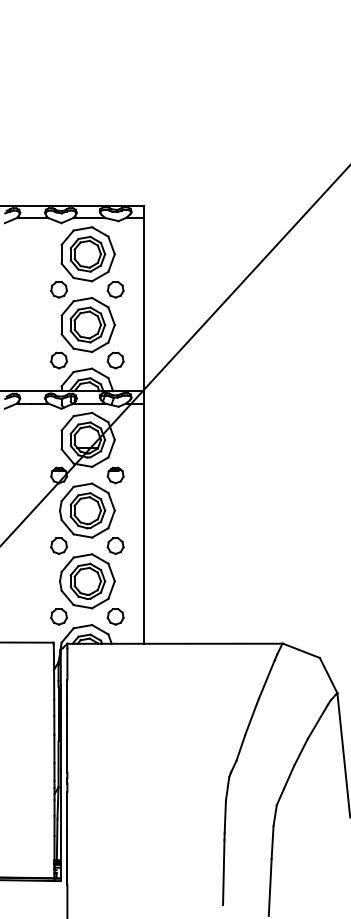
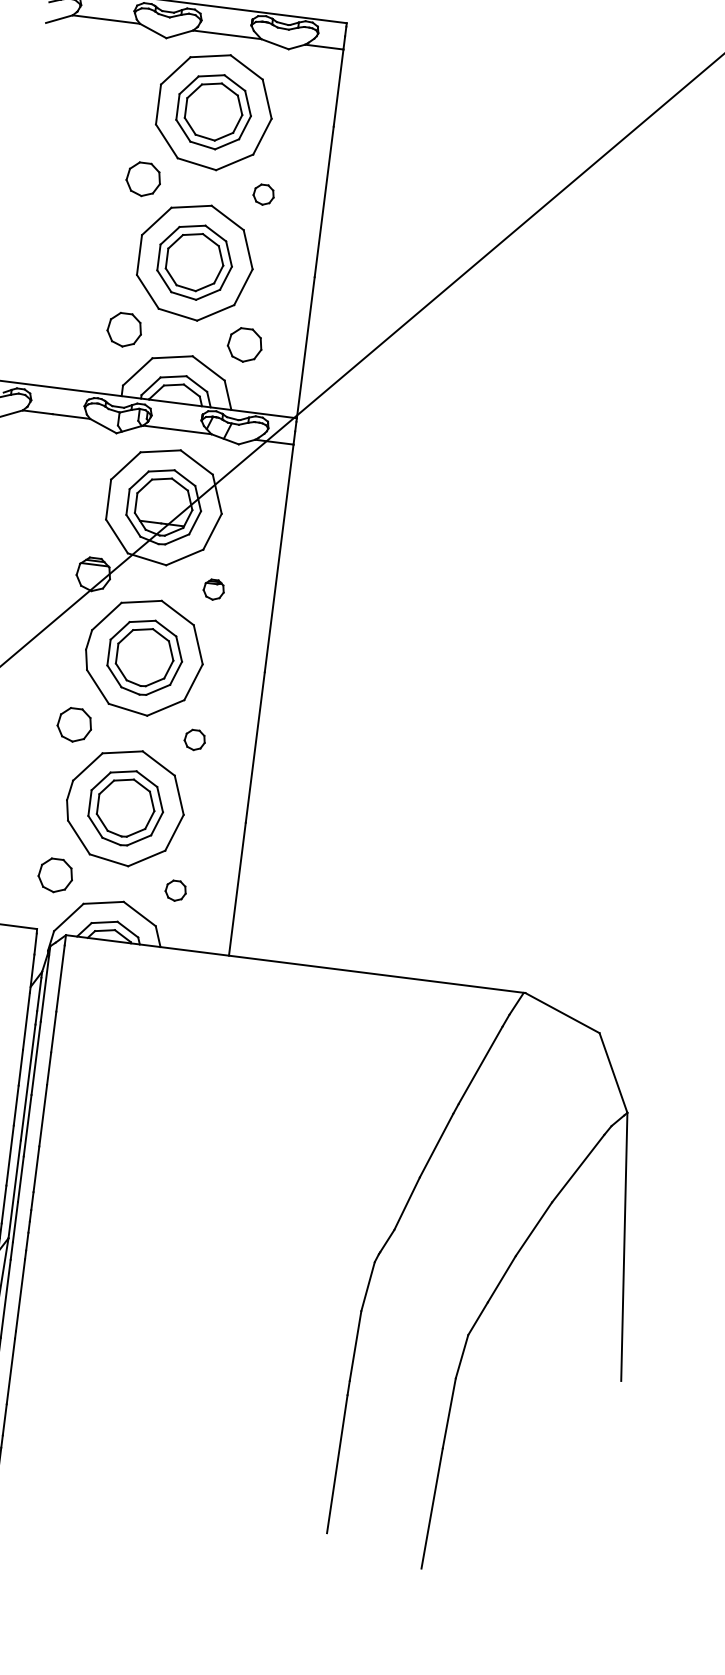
part: (115, 289) -> (263, 193), size x0.6
part: (115, 475) -> (213, 589), size x0.6
part: (115, 545) -> (194, 738), size x0.6
part: (115, 616) -> (175, 889), size x0.6

